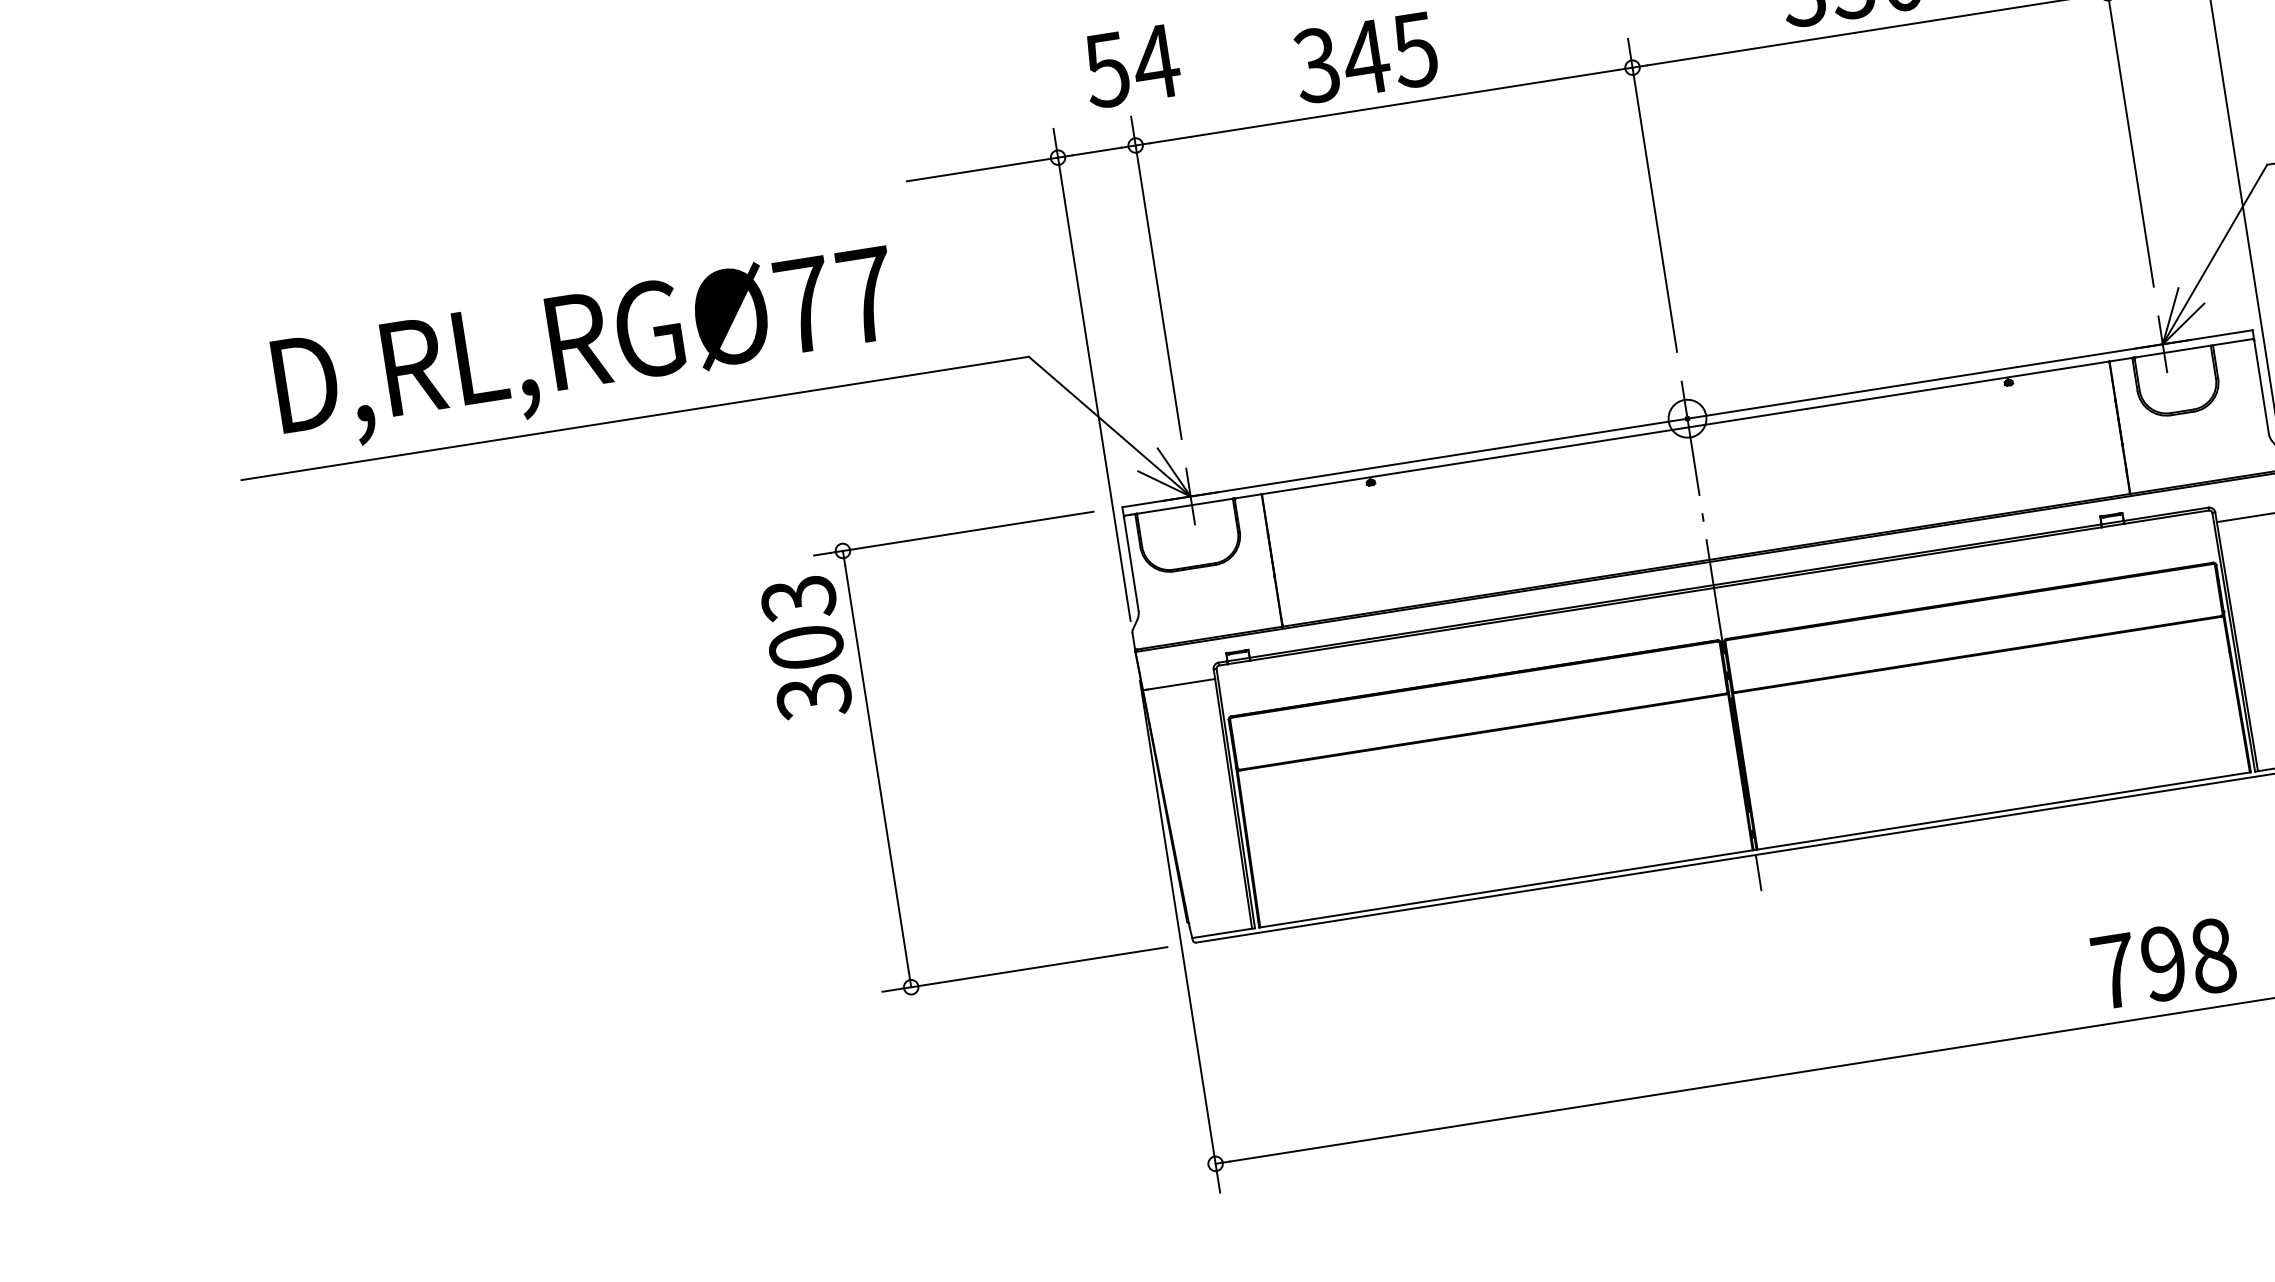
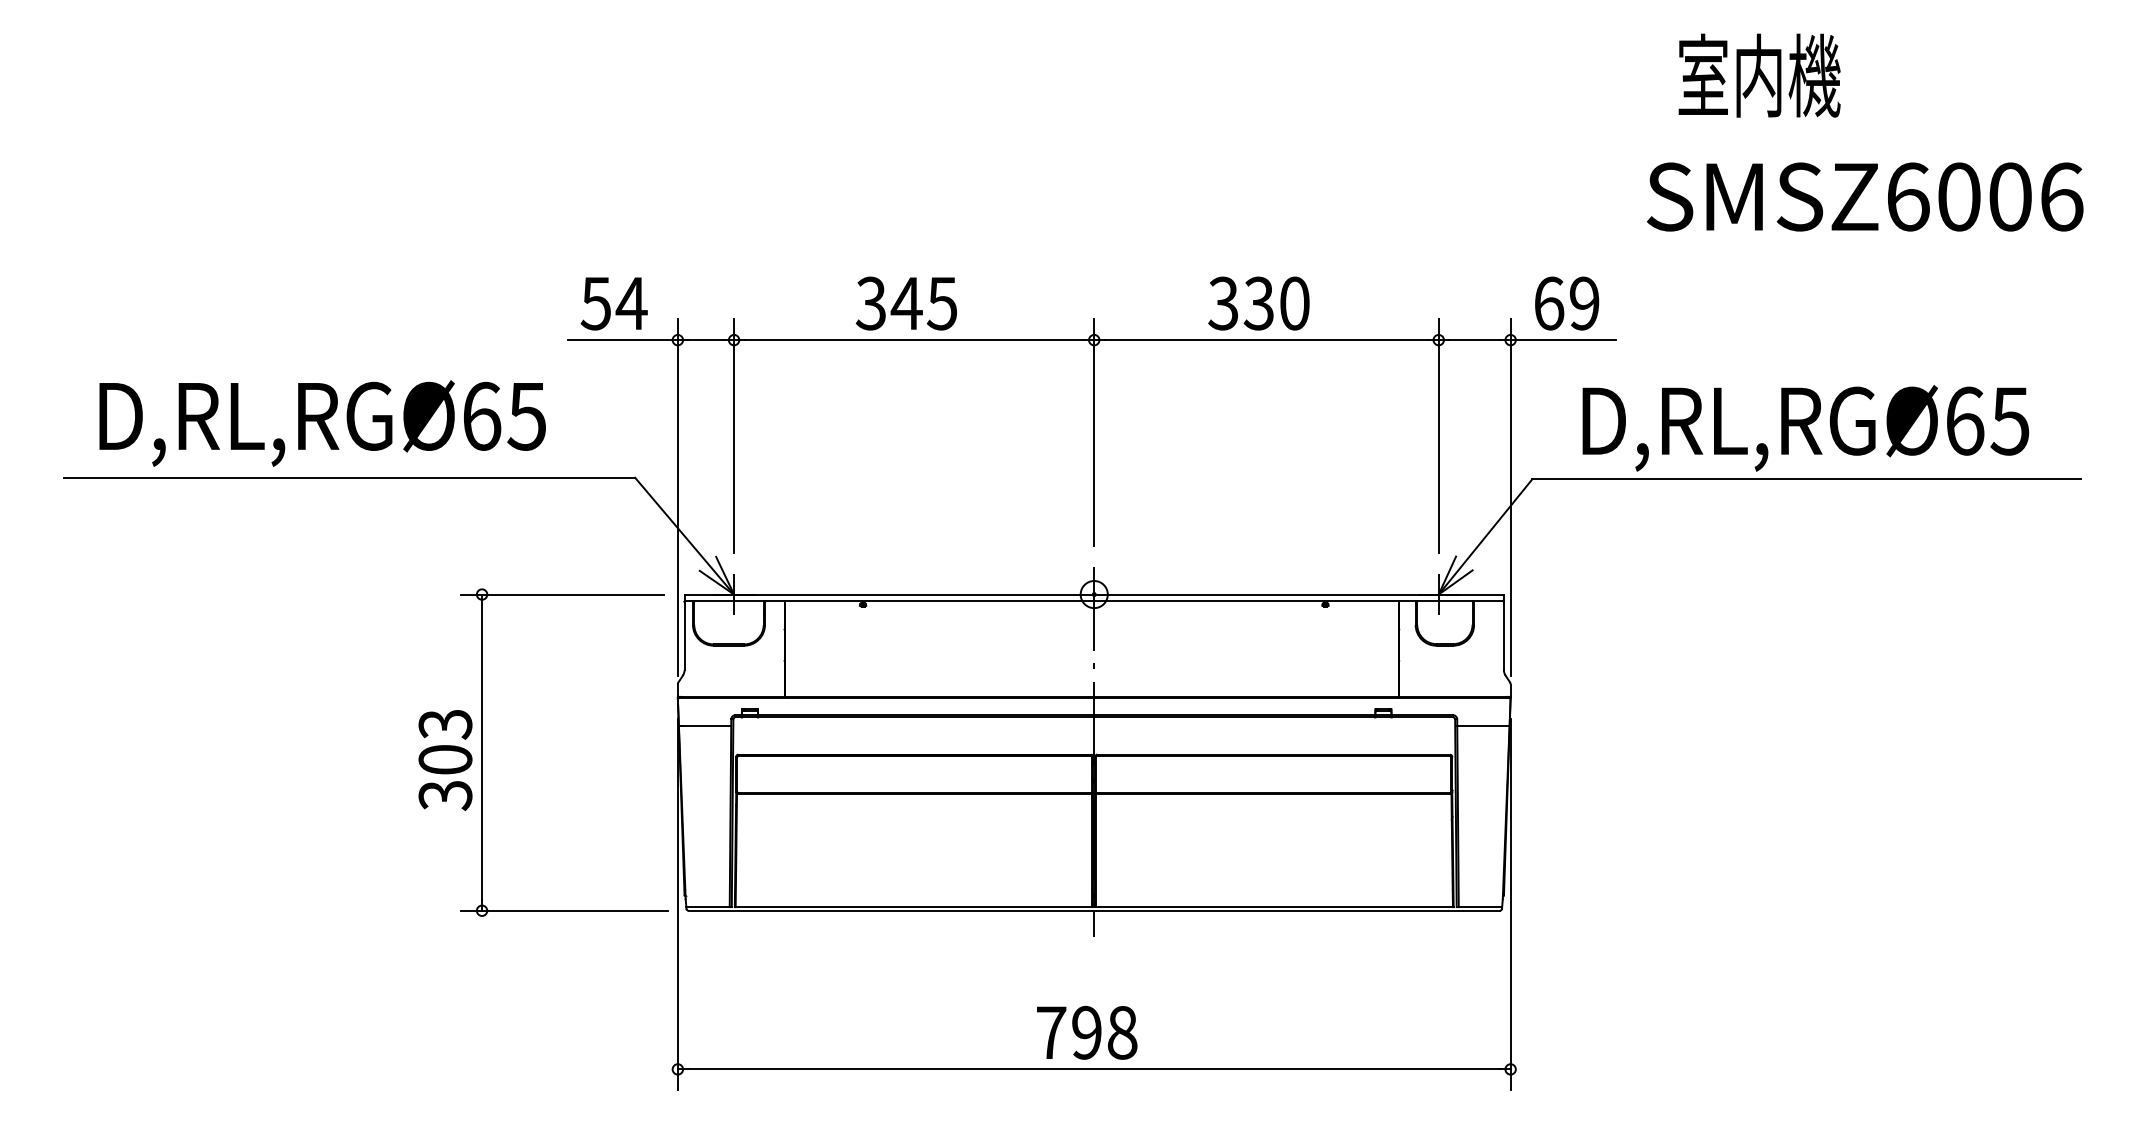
text: (1130, 66) -> (613, 303), moved
text: (835, 299) -> (504, 415), D,RL,RGØ77 -> D,RL,RGØ65
text: (806, 648) -> (445, 760), moved
text: (2164, 963) -> (1087, 1032), moved

